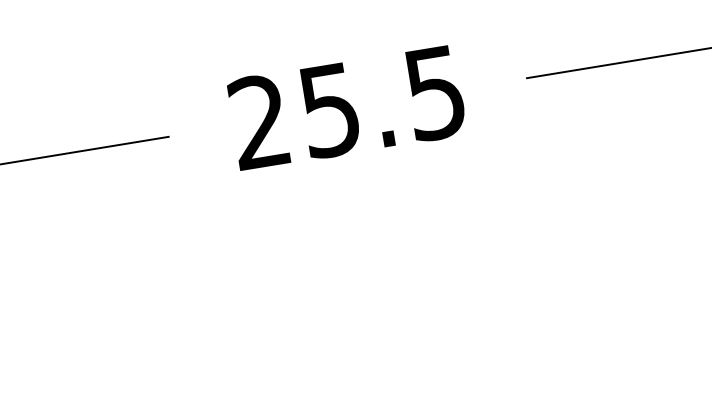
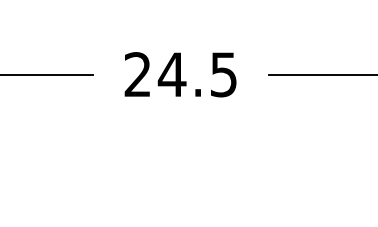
text: (328, 110) -> (171, 74), 25.5 -> 24.5

